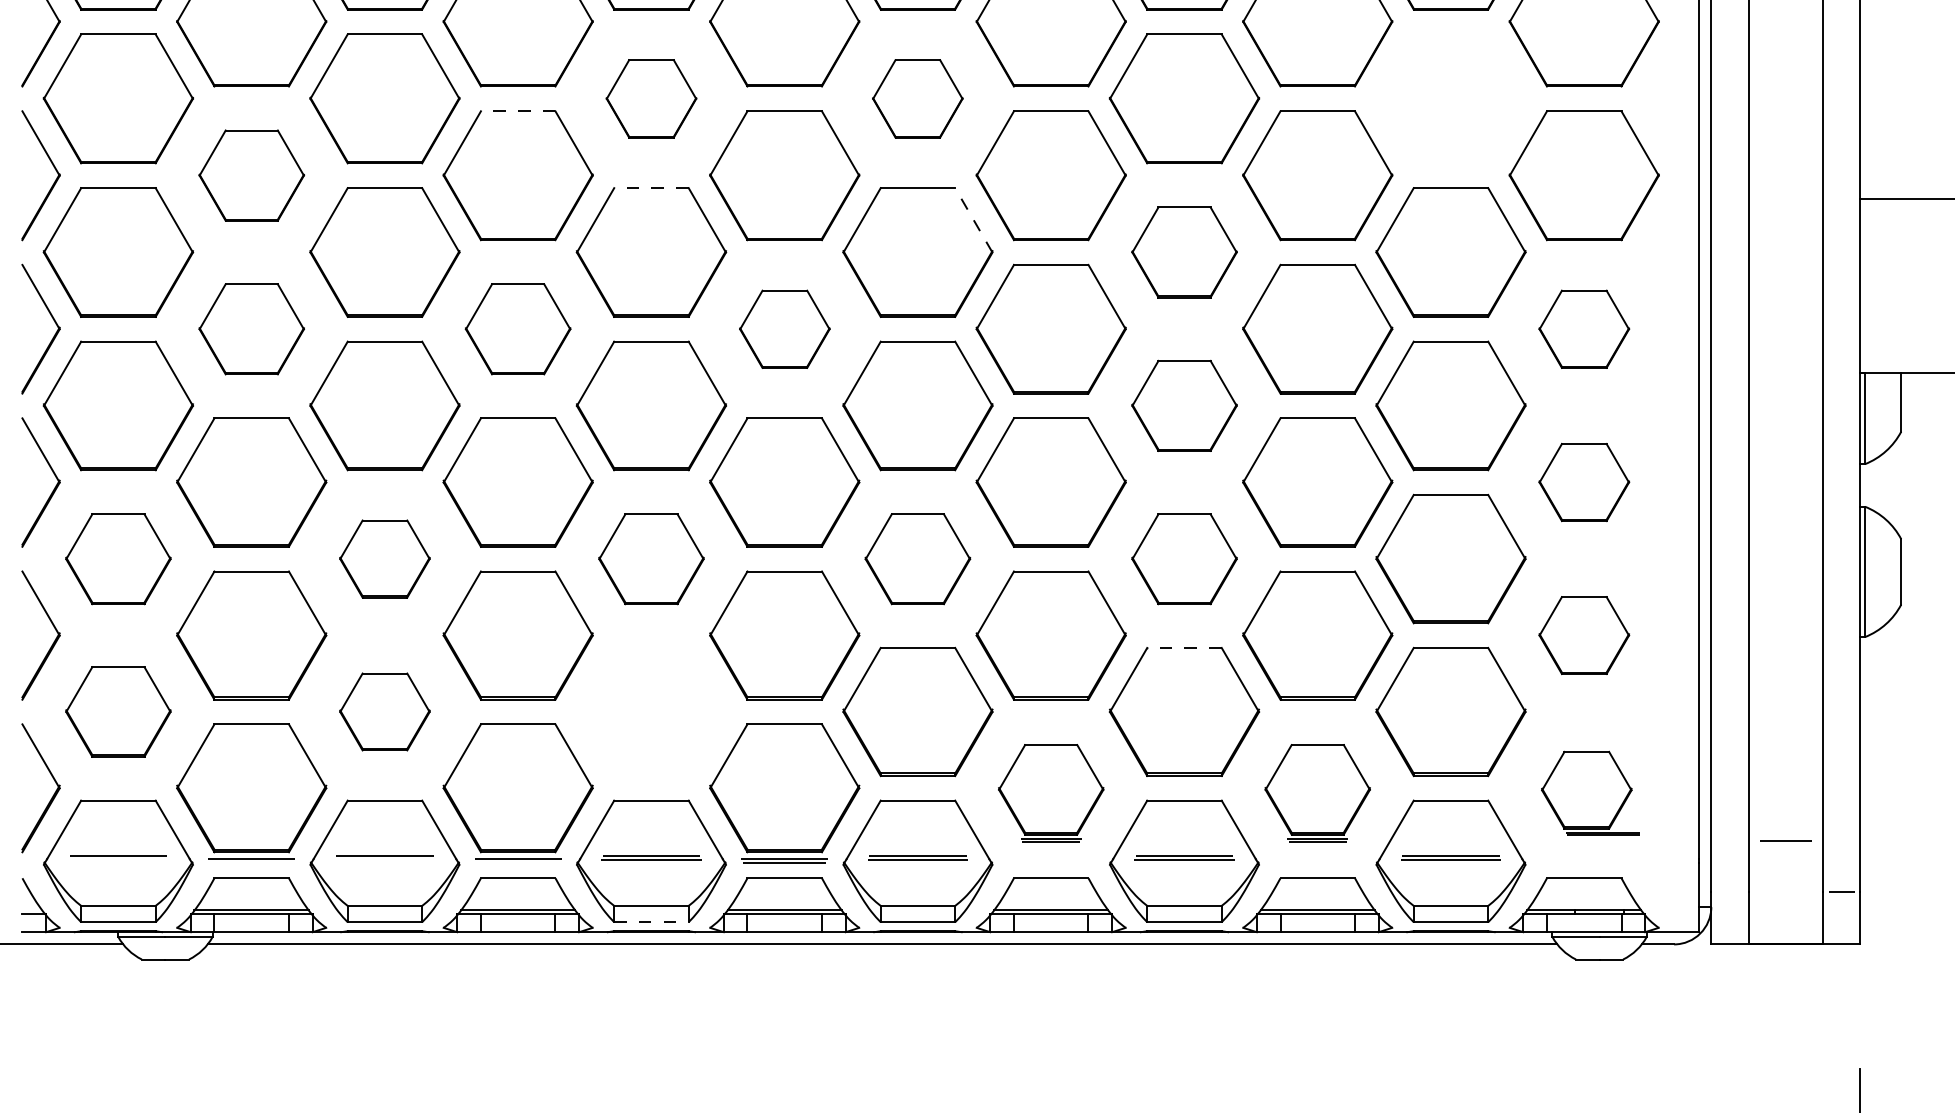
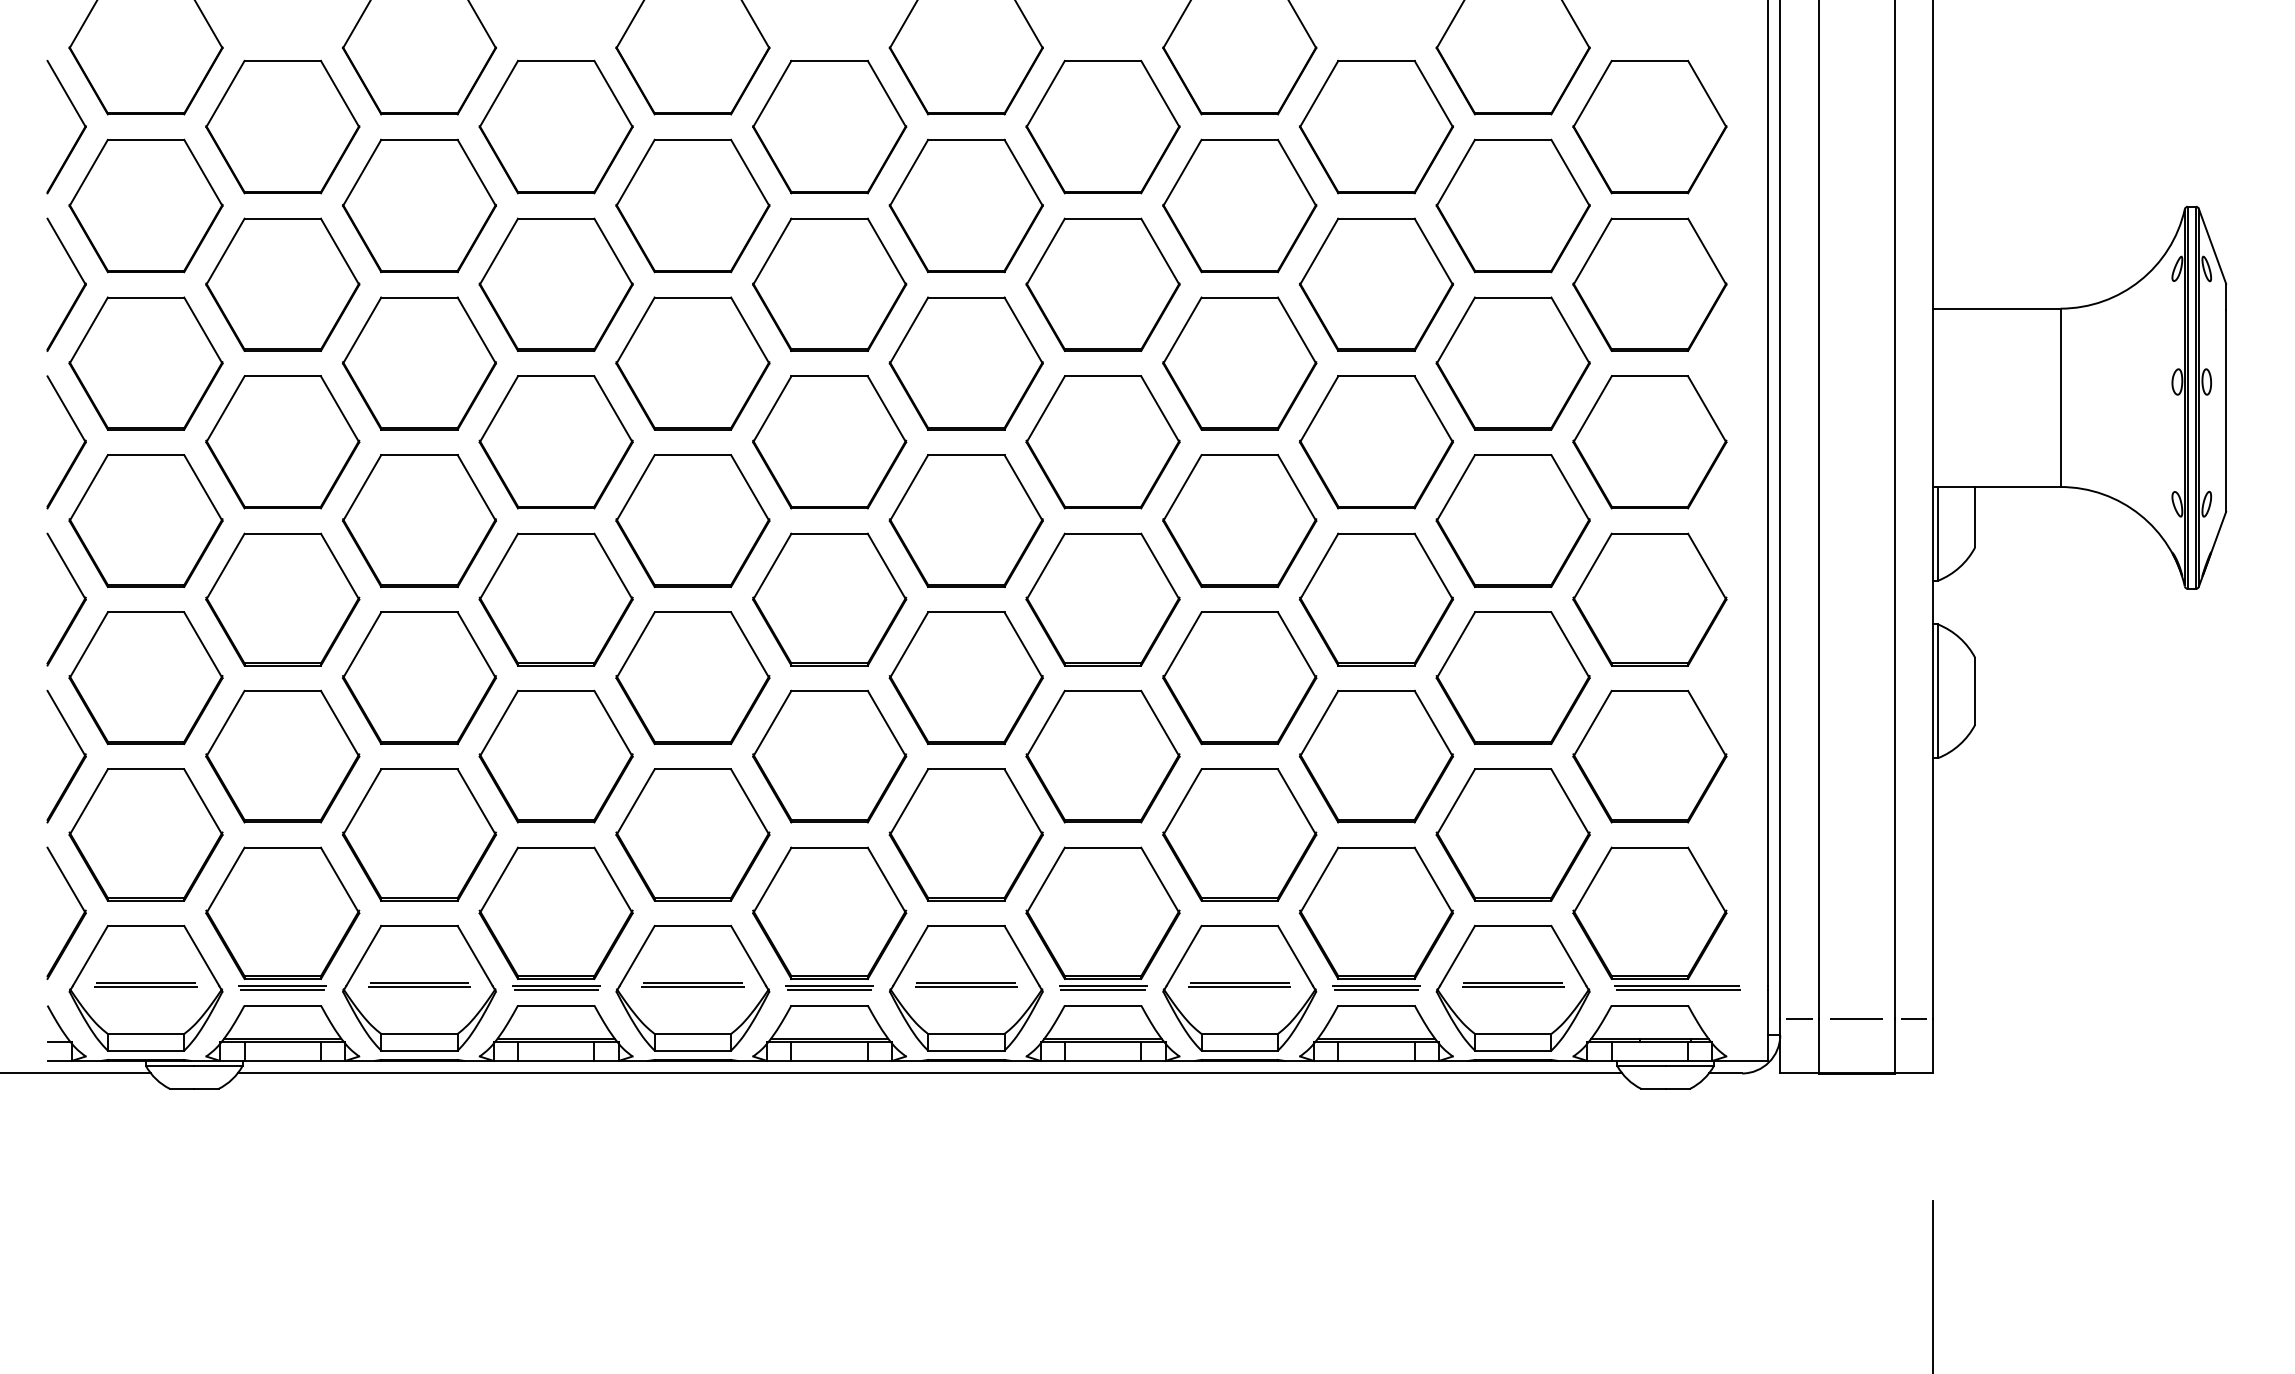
part: (651, 98) -> (692, 205), size x1.67
part: (917, 98) -> (965, 205), size x1.67
part: (1450, 98) -> (1512, 205), added
line: (517, 111) -> (555, 218), dashed -> solid
part: (251, 175) -> (282, 284), size x1.43
line: (651, 188) -> (692, 297), dashed -> solid
line: (973, 220) -> (1023, 330), dashed -> solid
part: (1184, 252) -> (1239, 363), size x1.43
part: (251, 329) -> (282, 442), size x1.43
part: (517, 329) -> (555, 442), size x1.43
part: (784, 329) -> (829, 442), size x1.67
part: (1583, 329) -> (1649, 442), size x1.67
part: (1184, 405) -> (1239, 520), size x1.43
part: (1583, 482) -> (1649, 599), size x1.67
part: (384, 558) -> (419, 677), size x1.67
part: (117, 559) -> (145, 678), size x1.43
part: (651, 559) -> (692, 678), size x1.43
part: (917, 559) -> (965, 678), size x1.43
part: (1184, 559) -> (1239, 678), size x1.43
part: (1583, 635) -> (1649, 756), size x1.67
line: (1184, 648) -> (1239, 769), dashed -> solid
part: (117, 711) -> (145, 834), size x1.43
part: (384, 711) -> (419, 834), size x1.67
part: (651, 711) -> (692, 834), added
part: (1050, 793) -> (1102, 918), size x1.43
part: (1317, 793) -> (1376, 918), size x1.43
part: (1590, 793) -> (1656, 918), size x1.67
line: (1785, 840) -> (1856, 1018), moved
line: (117, 860) -> (145, 987), added
line: (384, 860) -> (419, 987), added
line: (251, 863) -> (282, 990), added
line: (517, 863) -> (555, 990), added
line: (1730, 891) -> (1799, 1019), added
line: (652, 922) -> (693, 1050), dashed -> solid

